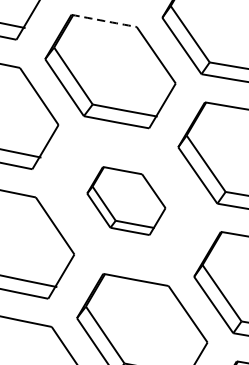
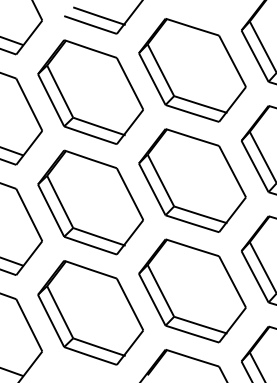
arc: (104, 21) -> (192, 27), dashed -> solid
part: (126, 200) -> (192, 180), size x1.67

